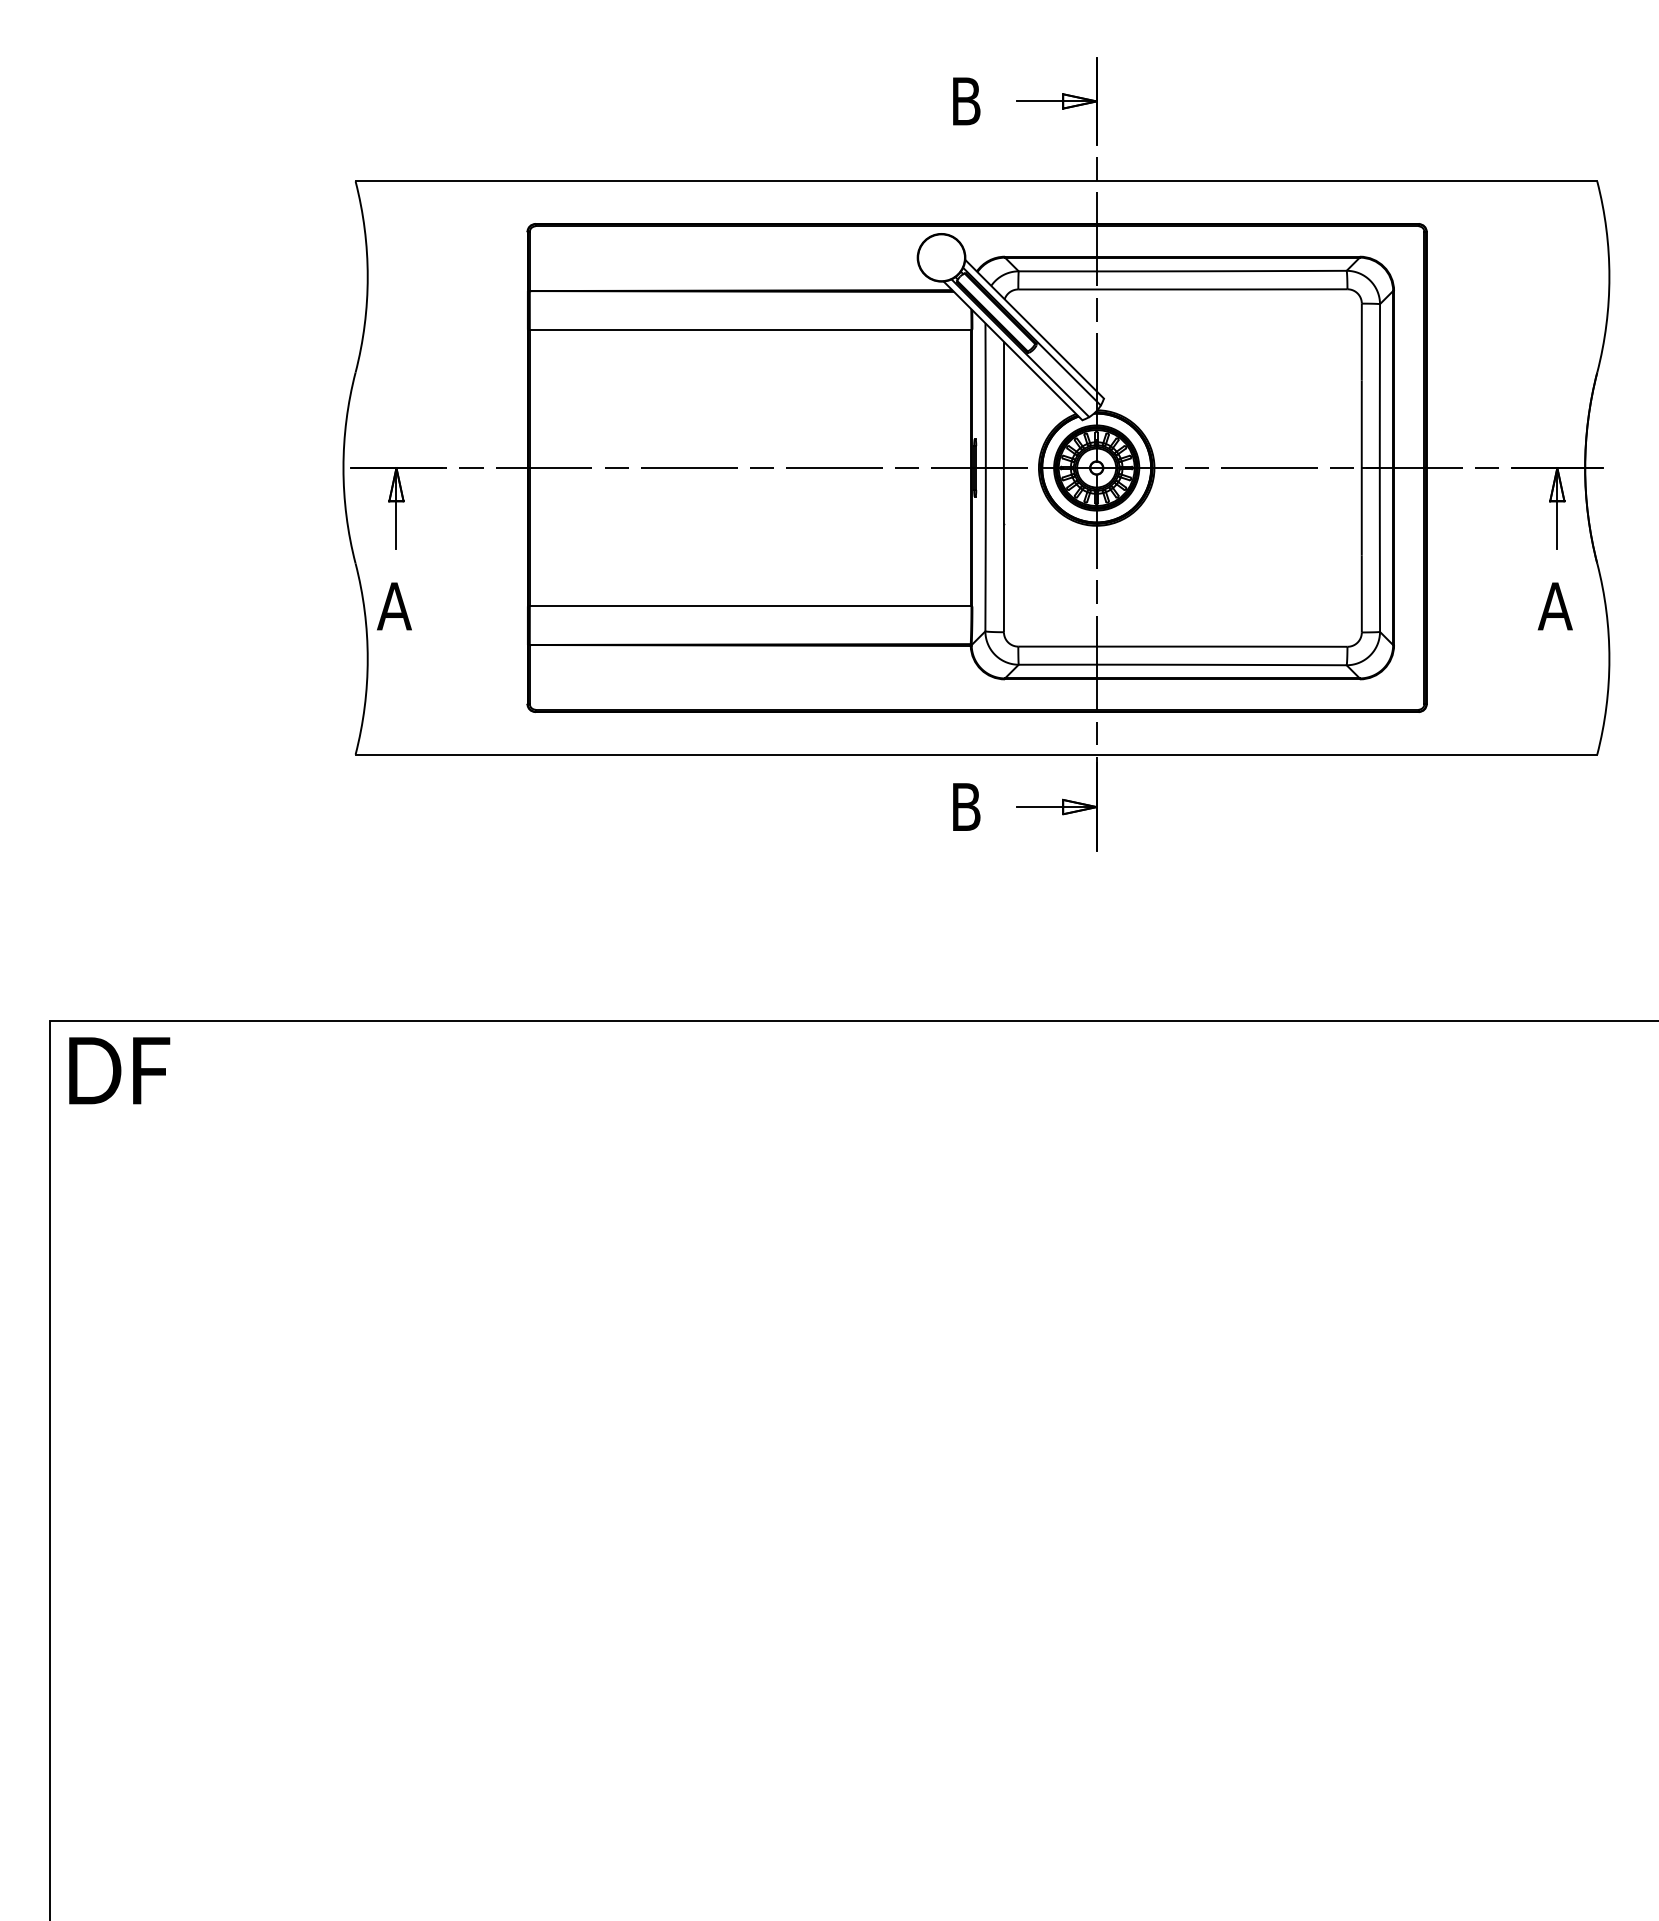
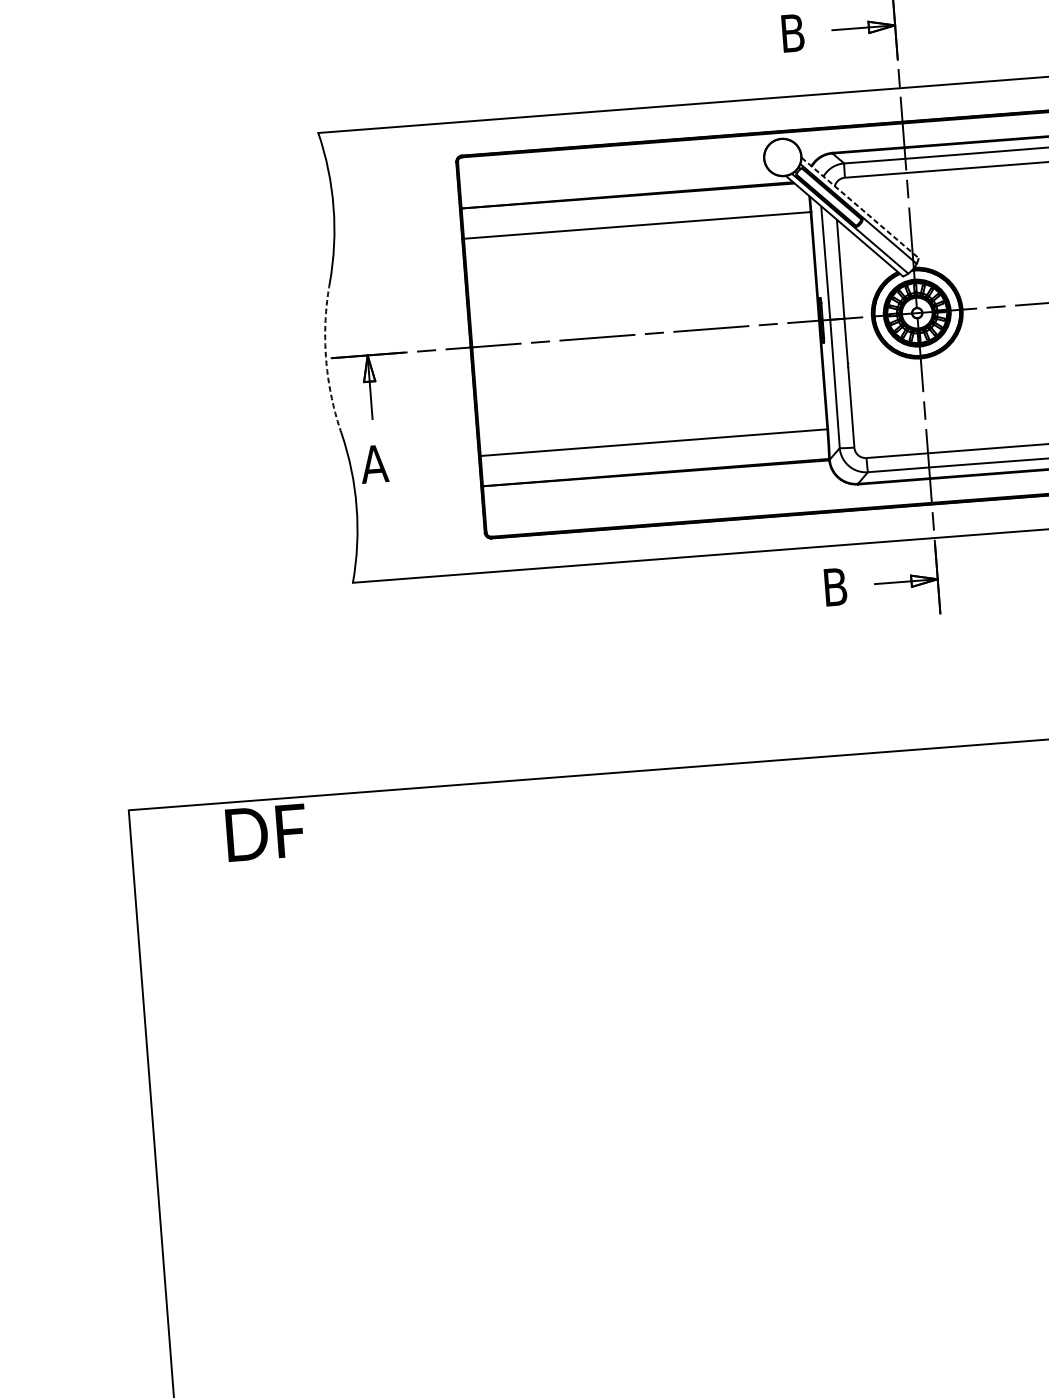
line: (1034, 329) -> (860, 208), solid -> dashed
arc: (343, 468) -> (326, 358), solid -> dashed
text: (119, 1070) -> (266, 832), moved

